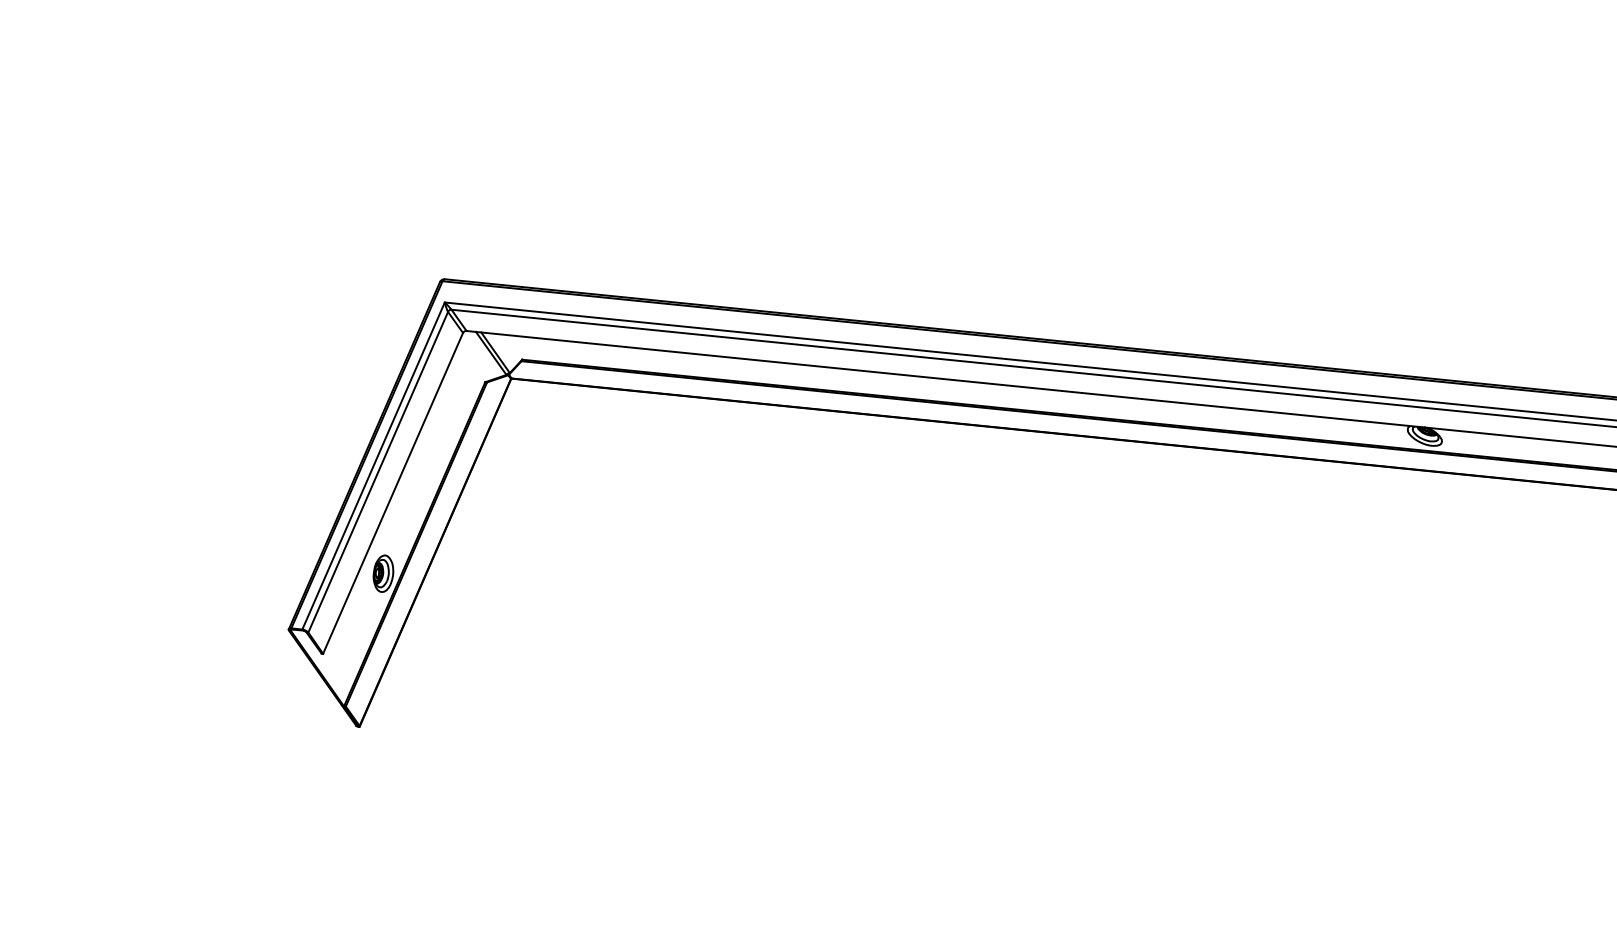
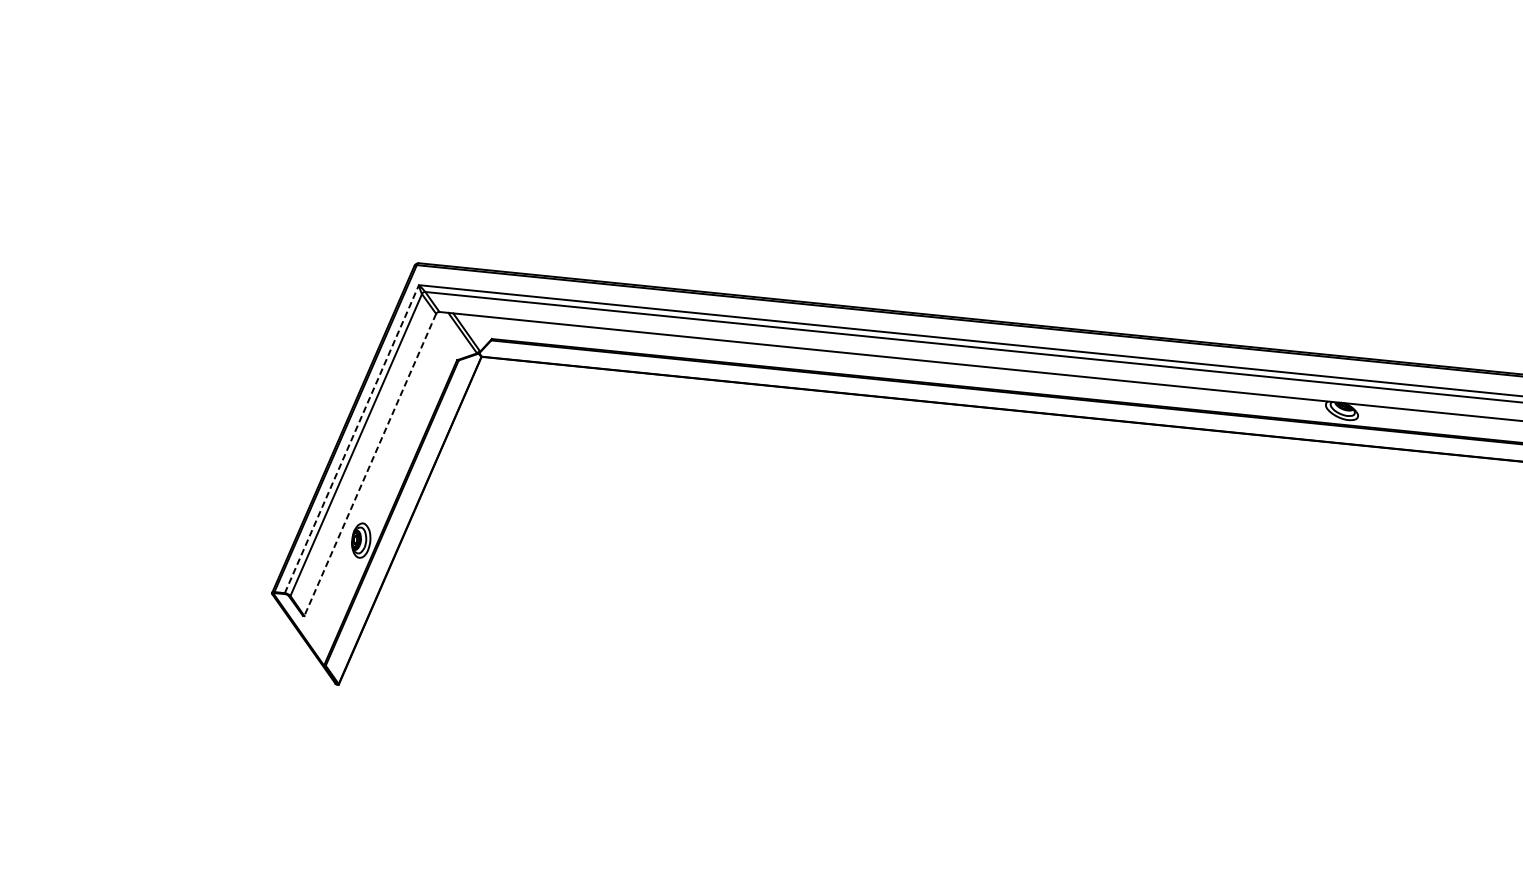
line: (373, 465) -> (351, 438), solid -> dashed
line: (392, 493) -> (369, 465), solid -> dashed

